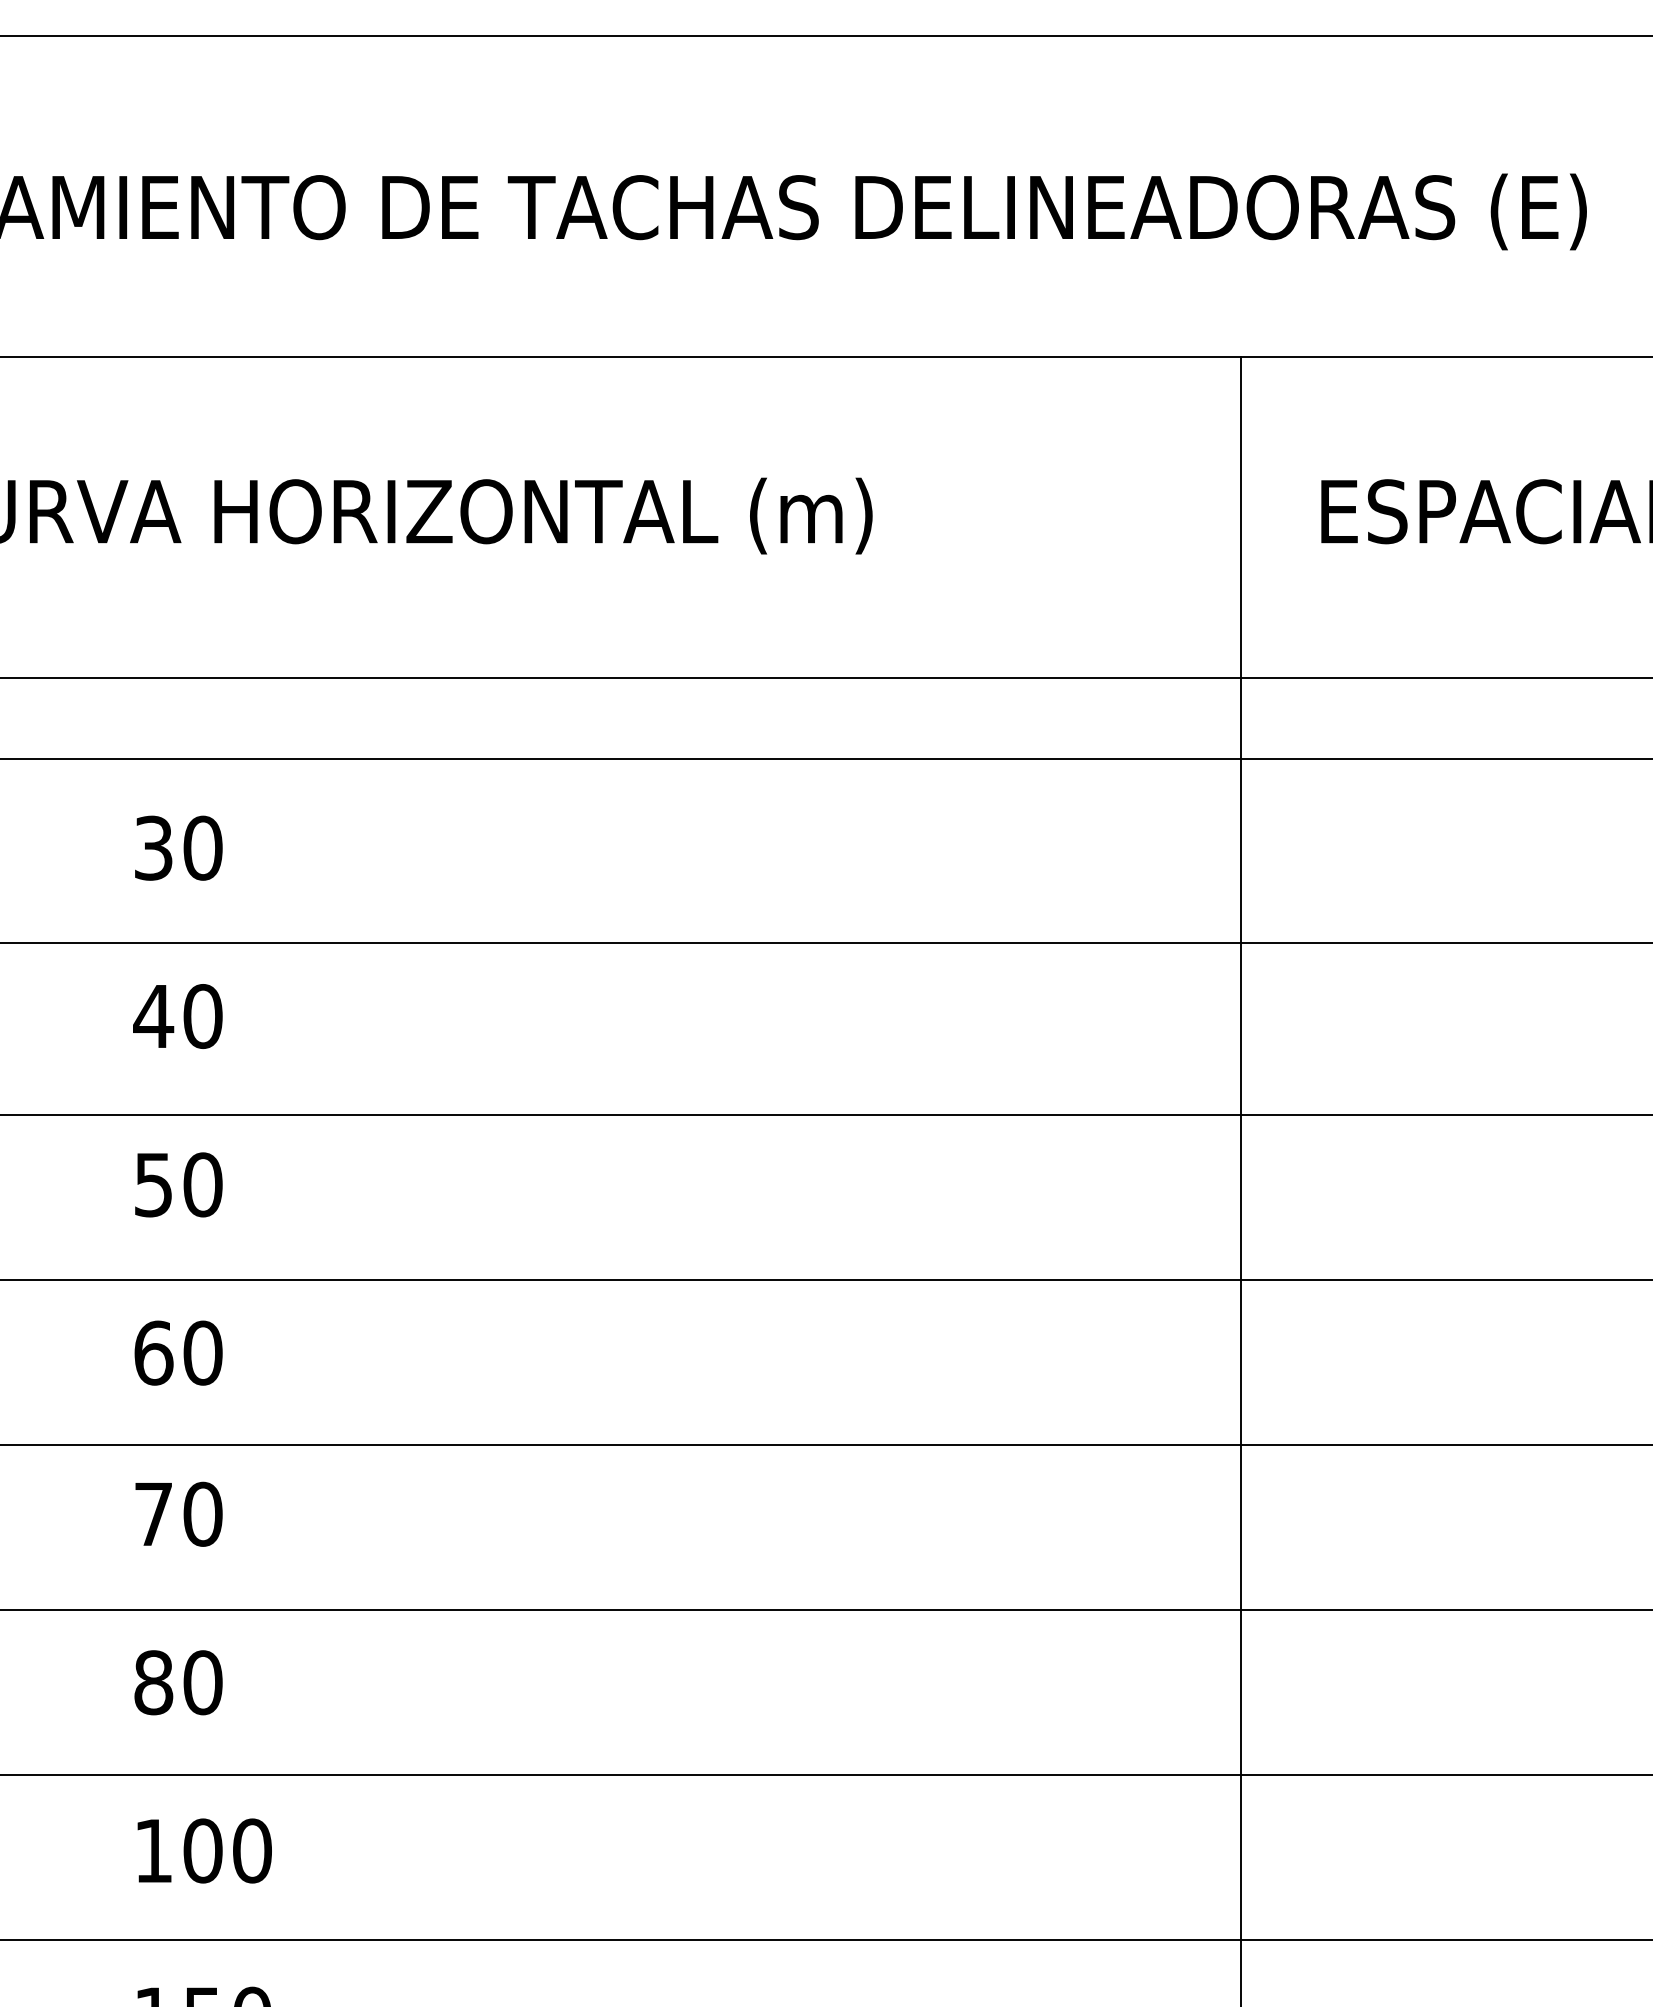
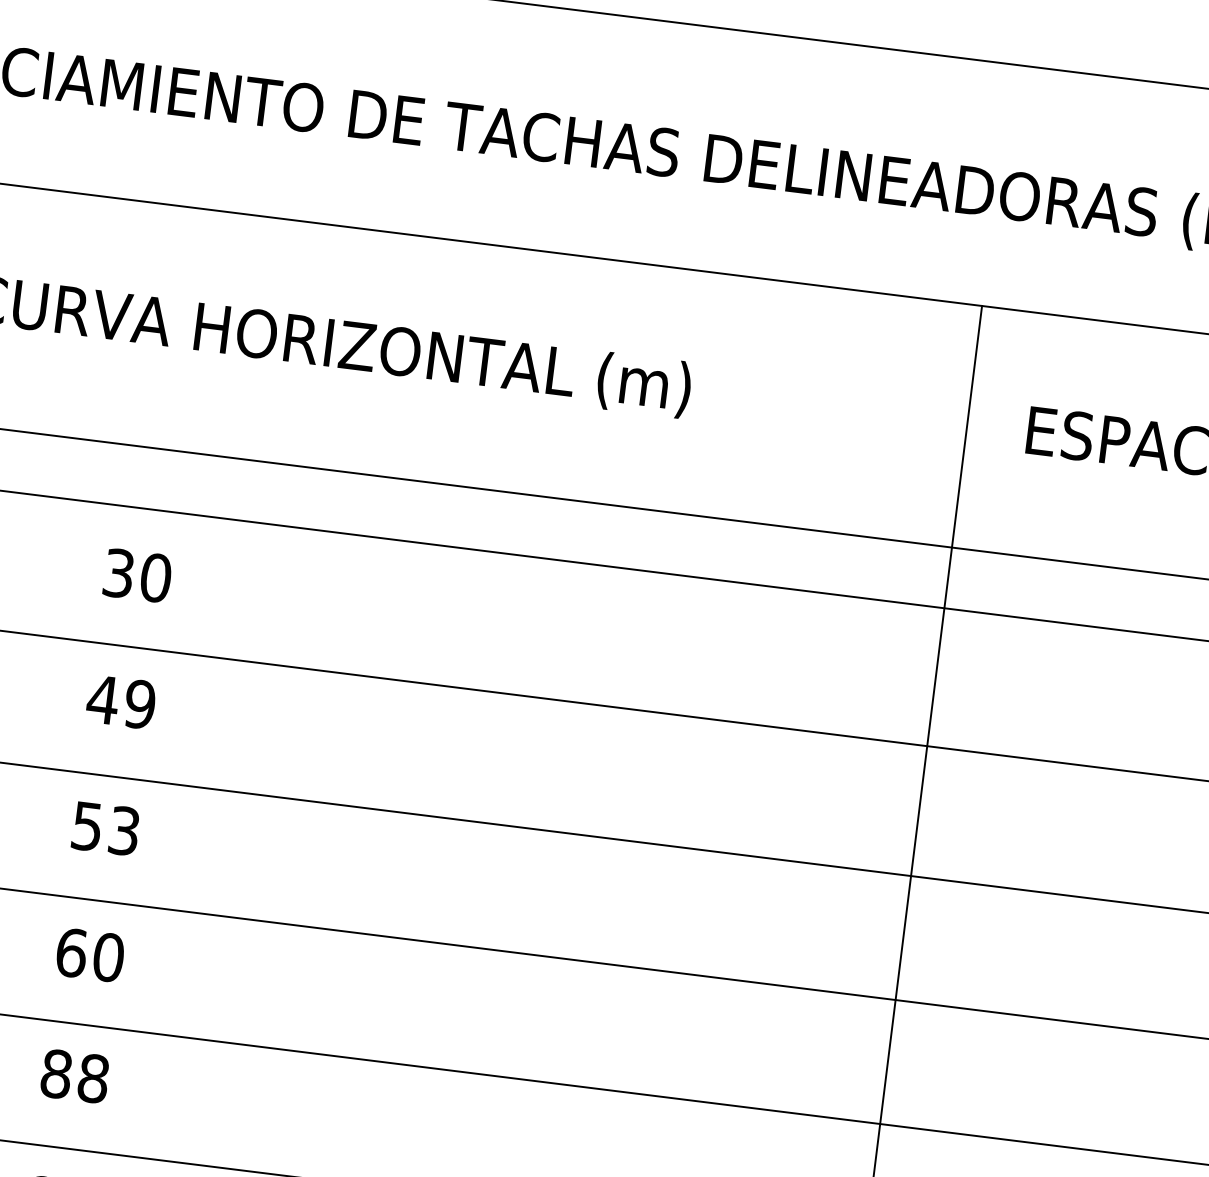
text: (202, 1016) -> (139, 704), 40 -> 49
text: (202, 1184) -> (124, 830), 50 -> 53
text: (178, 1513) -> (75, 1075), 70 -> 88

